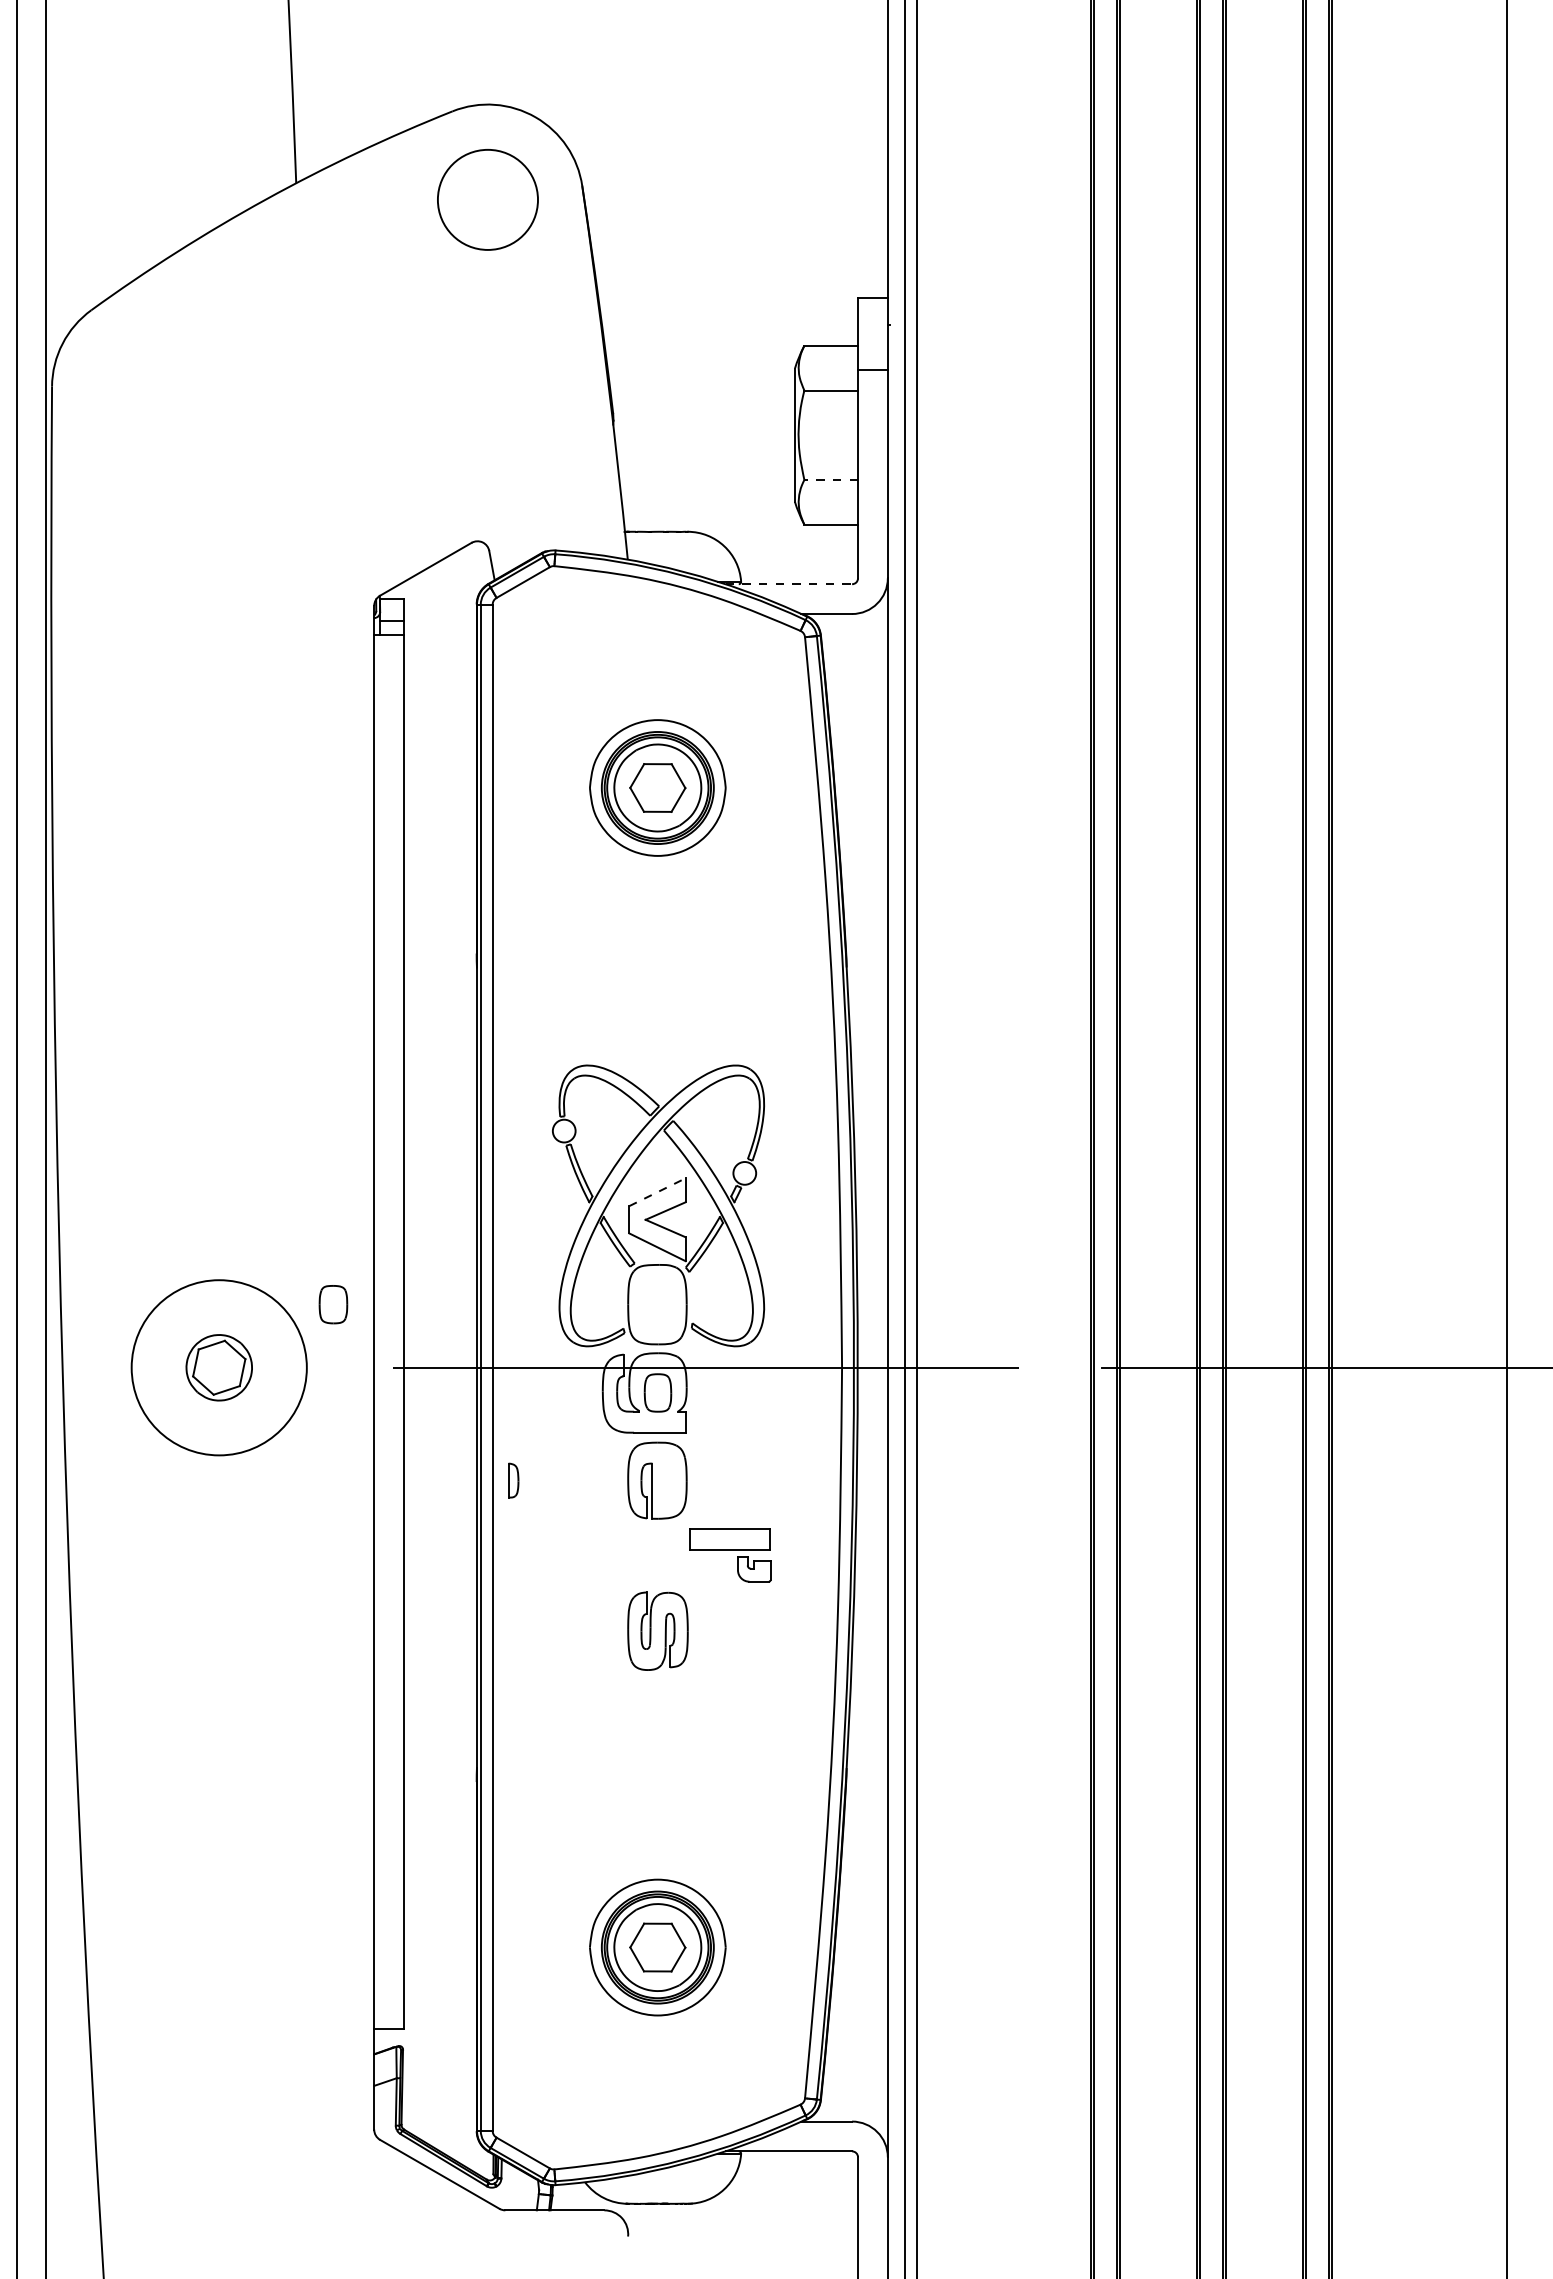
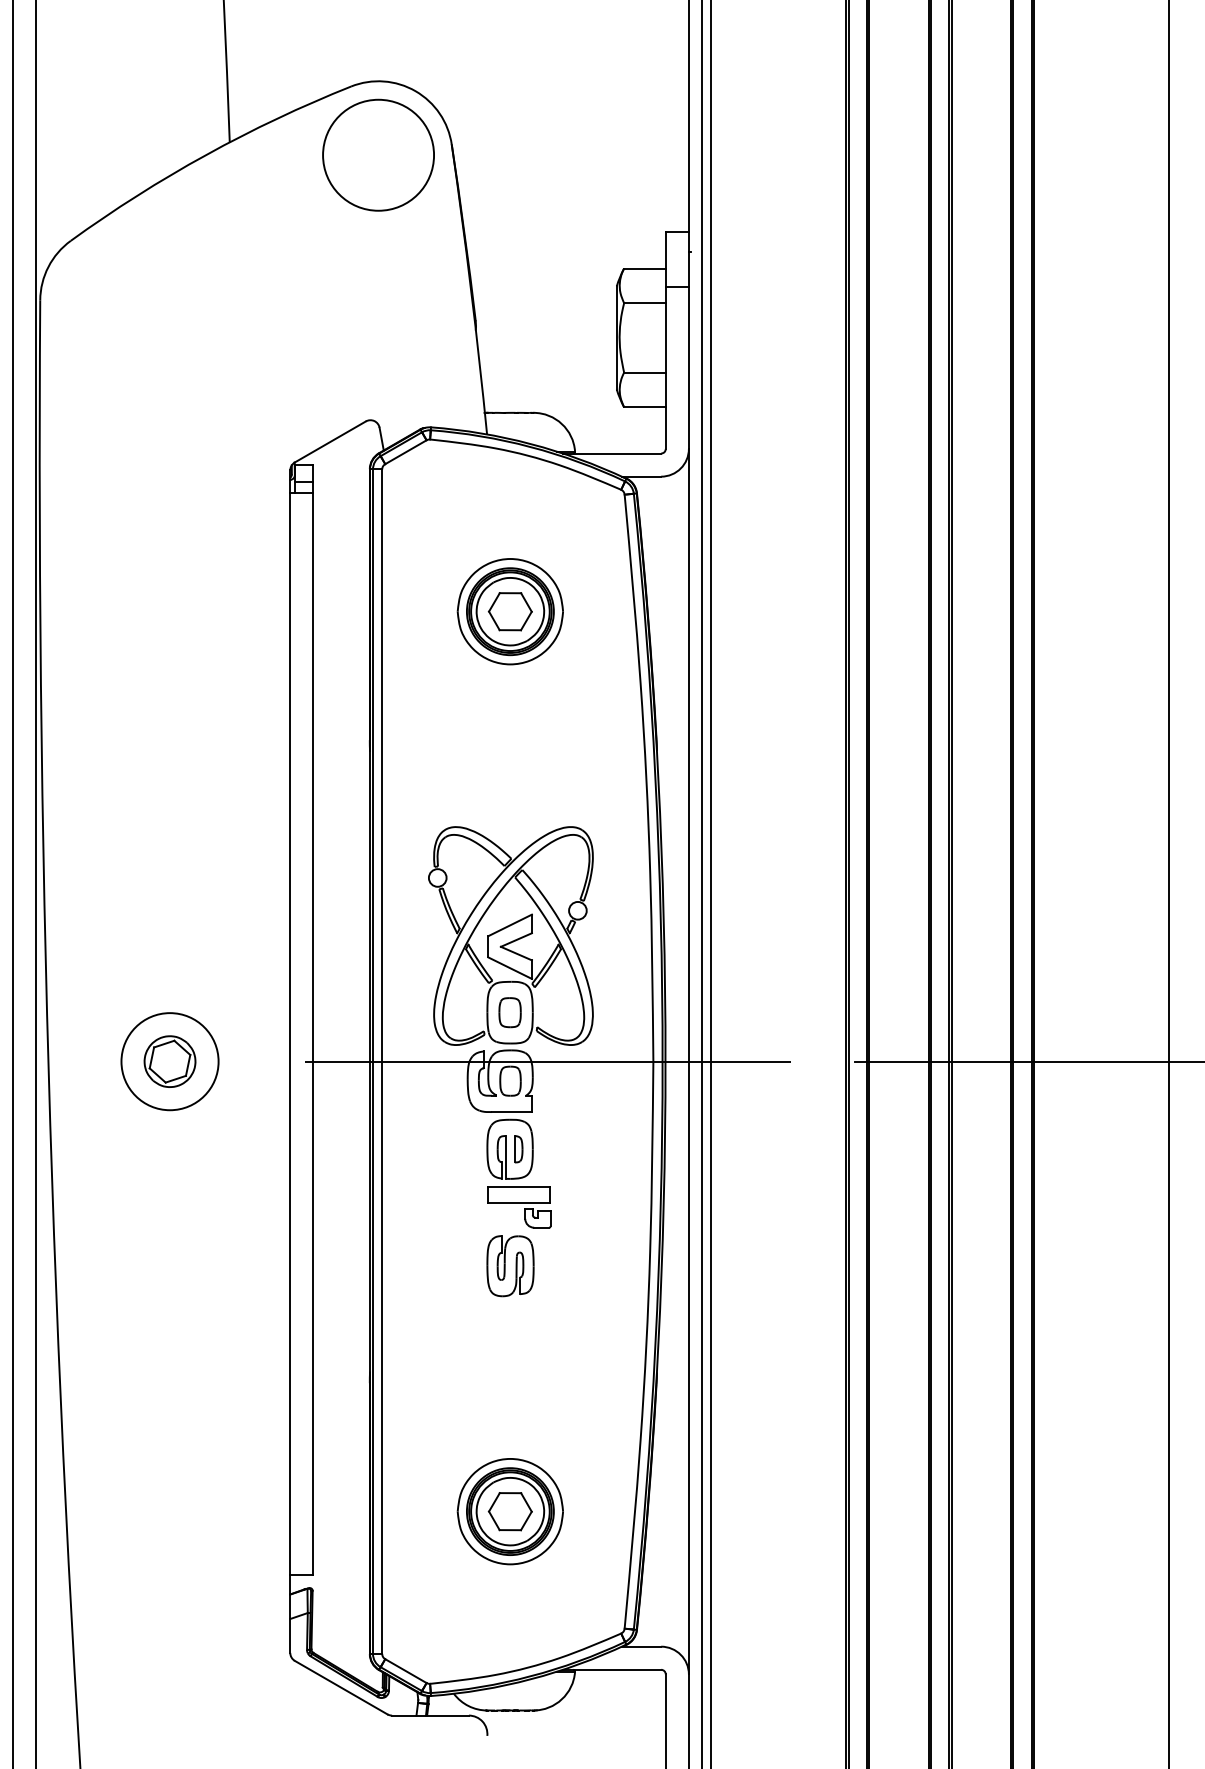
circle: (487, 199) -> (378, 154), size x1.43
line: (831, 479) -> (645, 372), dashed -> solid
line: (789, 584) -> (612, 453), dashed -> solid
line: (657, 1192) -> (510, 925), dashed -> solid
part: (333, 1304) -> (510, 1012), moved
circle: (218, 1367) -> (169, 1061), size x0.71
part: (513, 1480) -> (518, 1149), moved
part: (730, 1555) -> (519, 1207), moved

